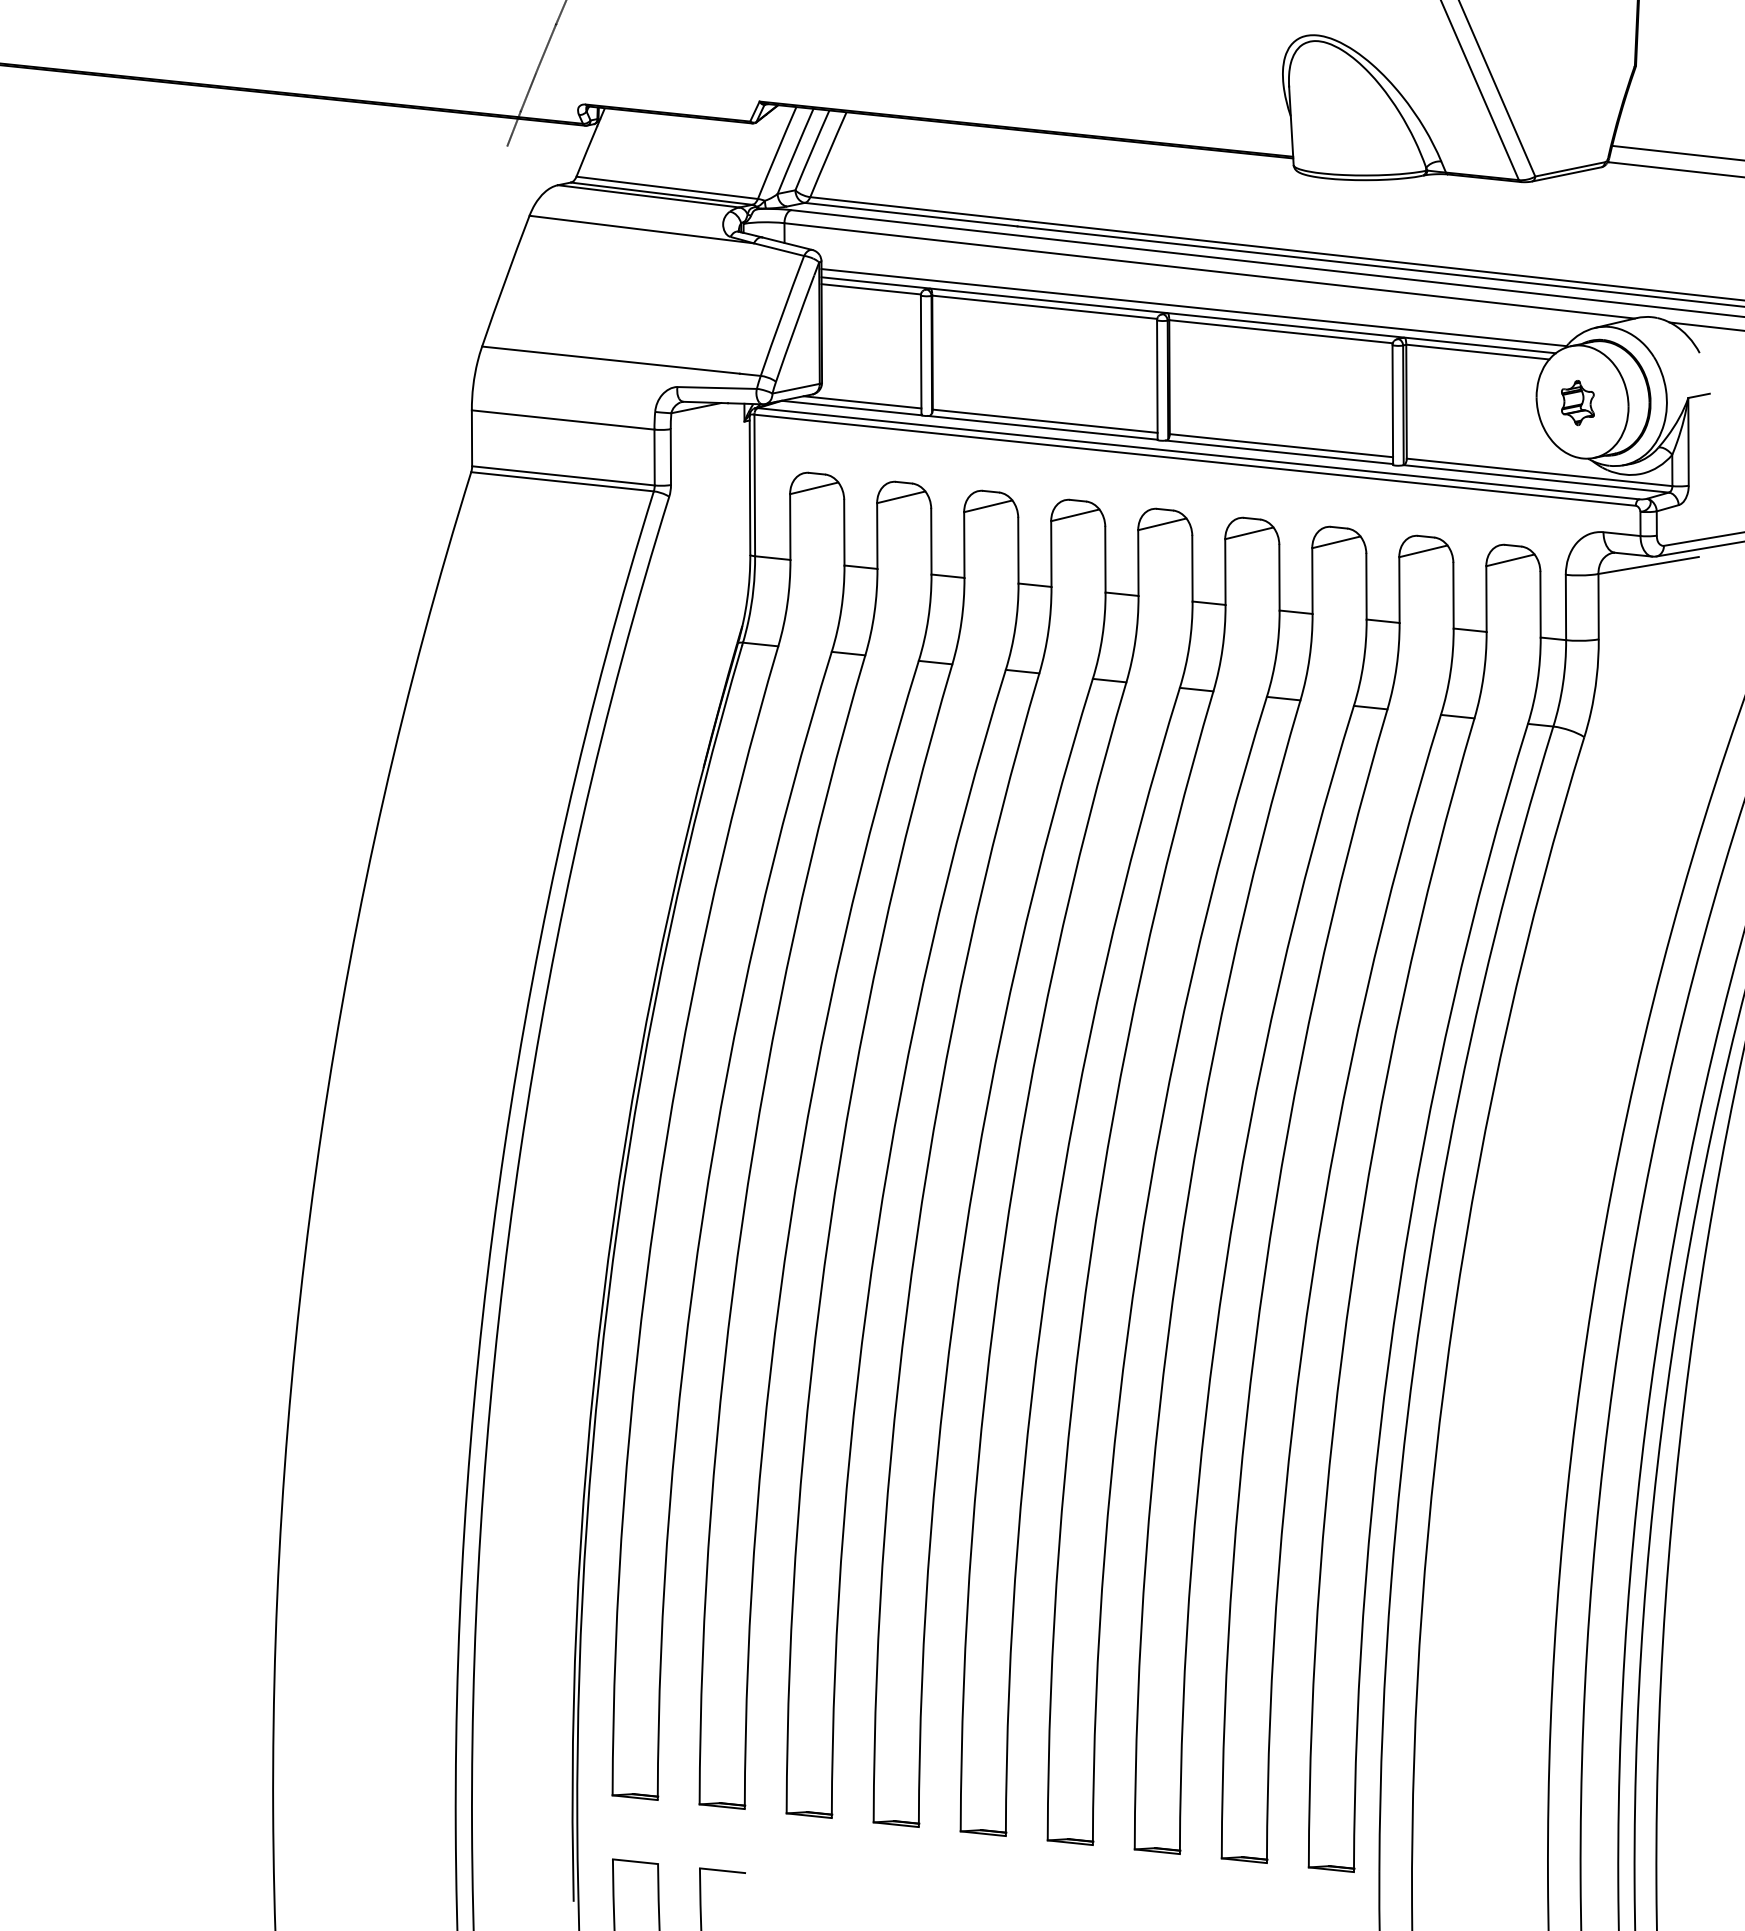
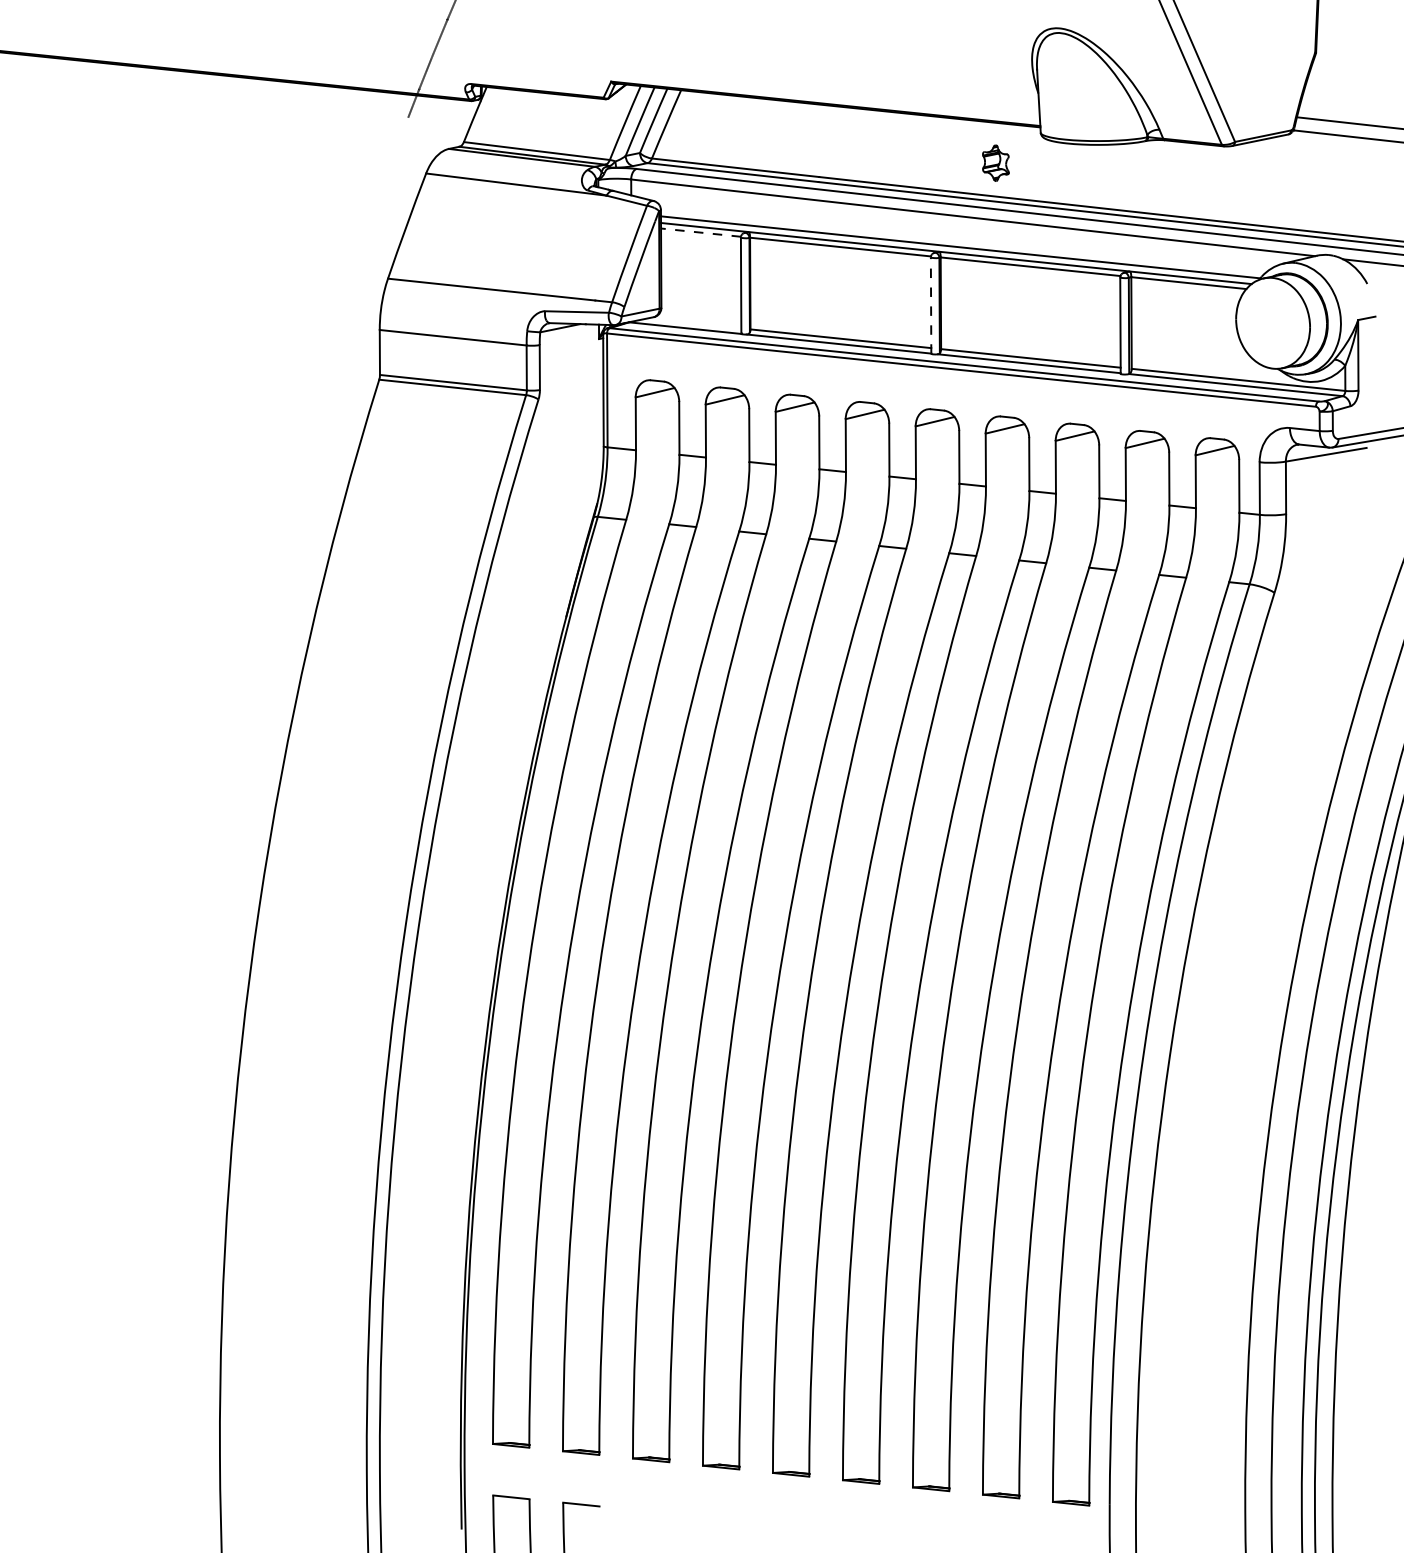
line: (871, 289) -> (701, 232), solid -> dashed
line: (1157, 380) -> (931, 305), solid -> dashed
line: (862, 402) -> (693, 323), removed
part: (1577, 403) -> (995, 163), moved

